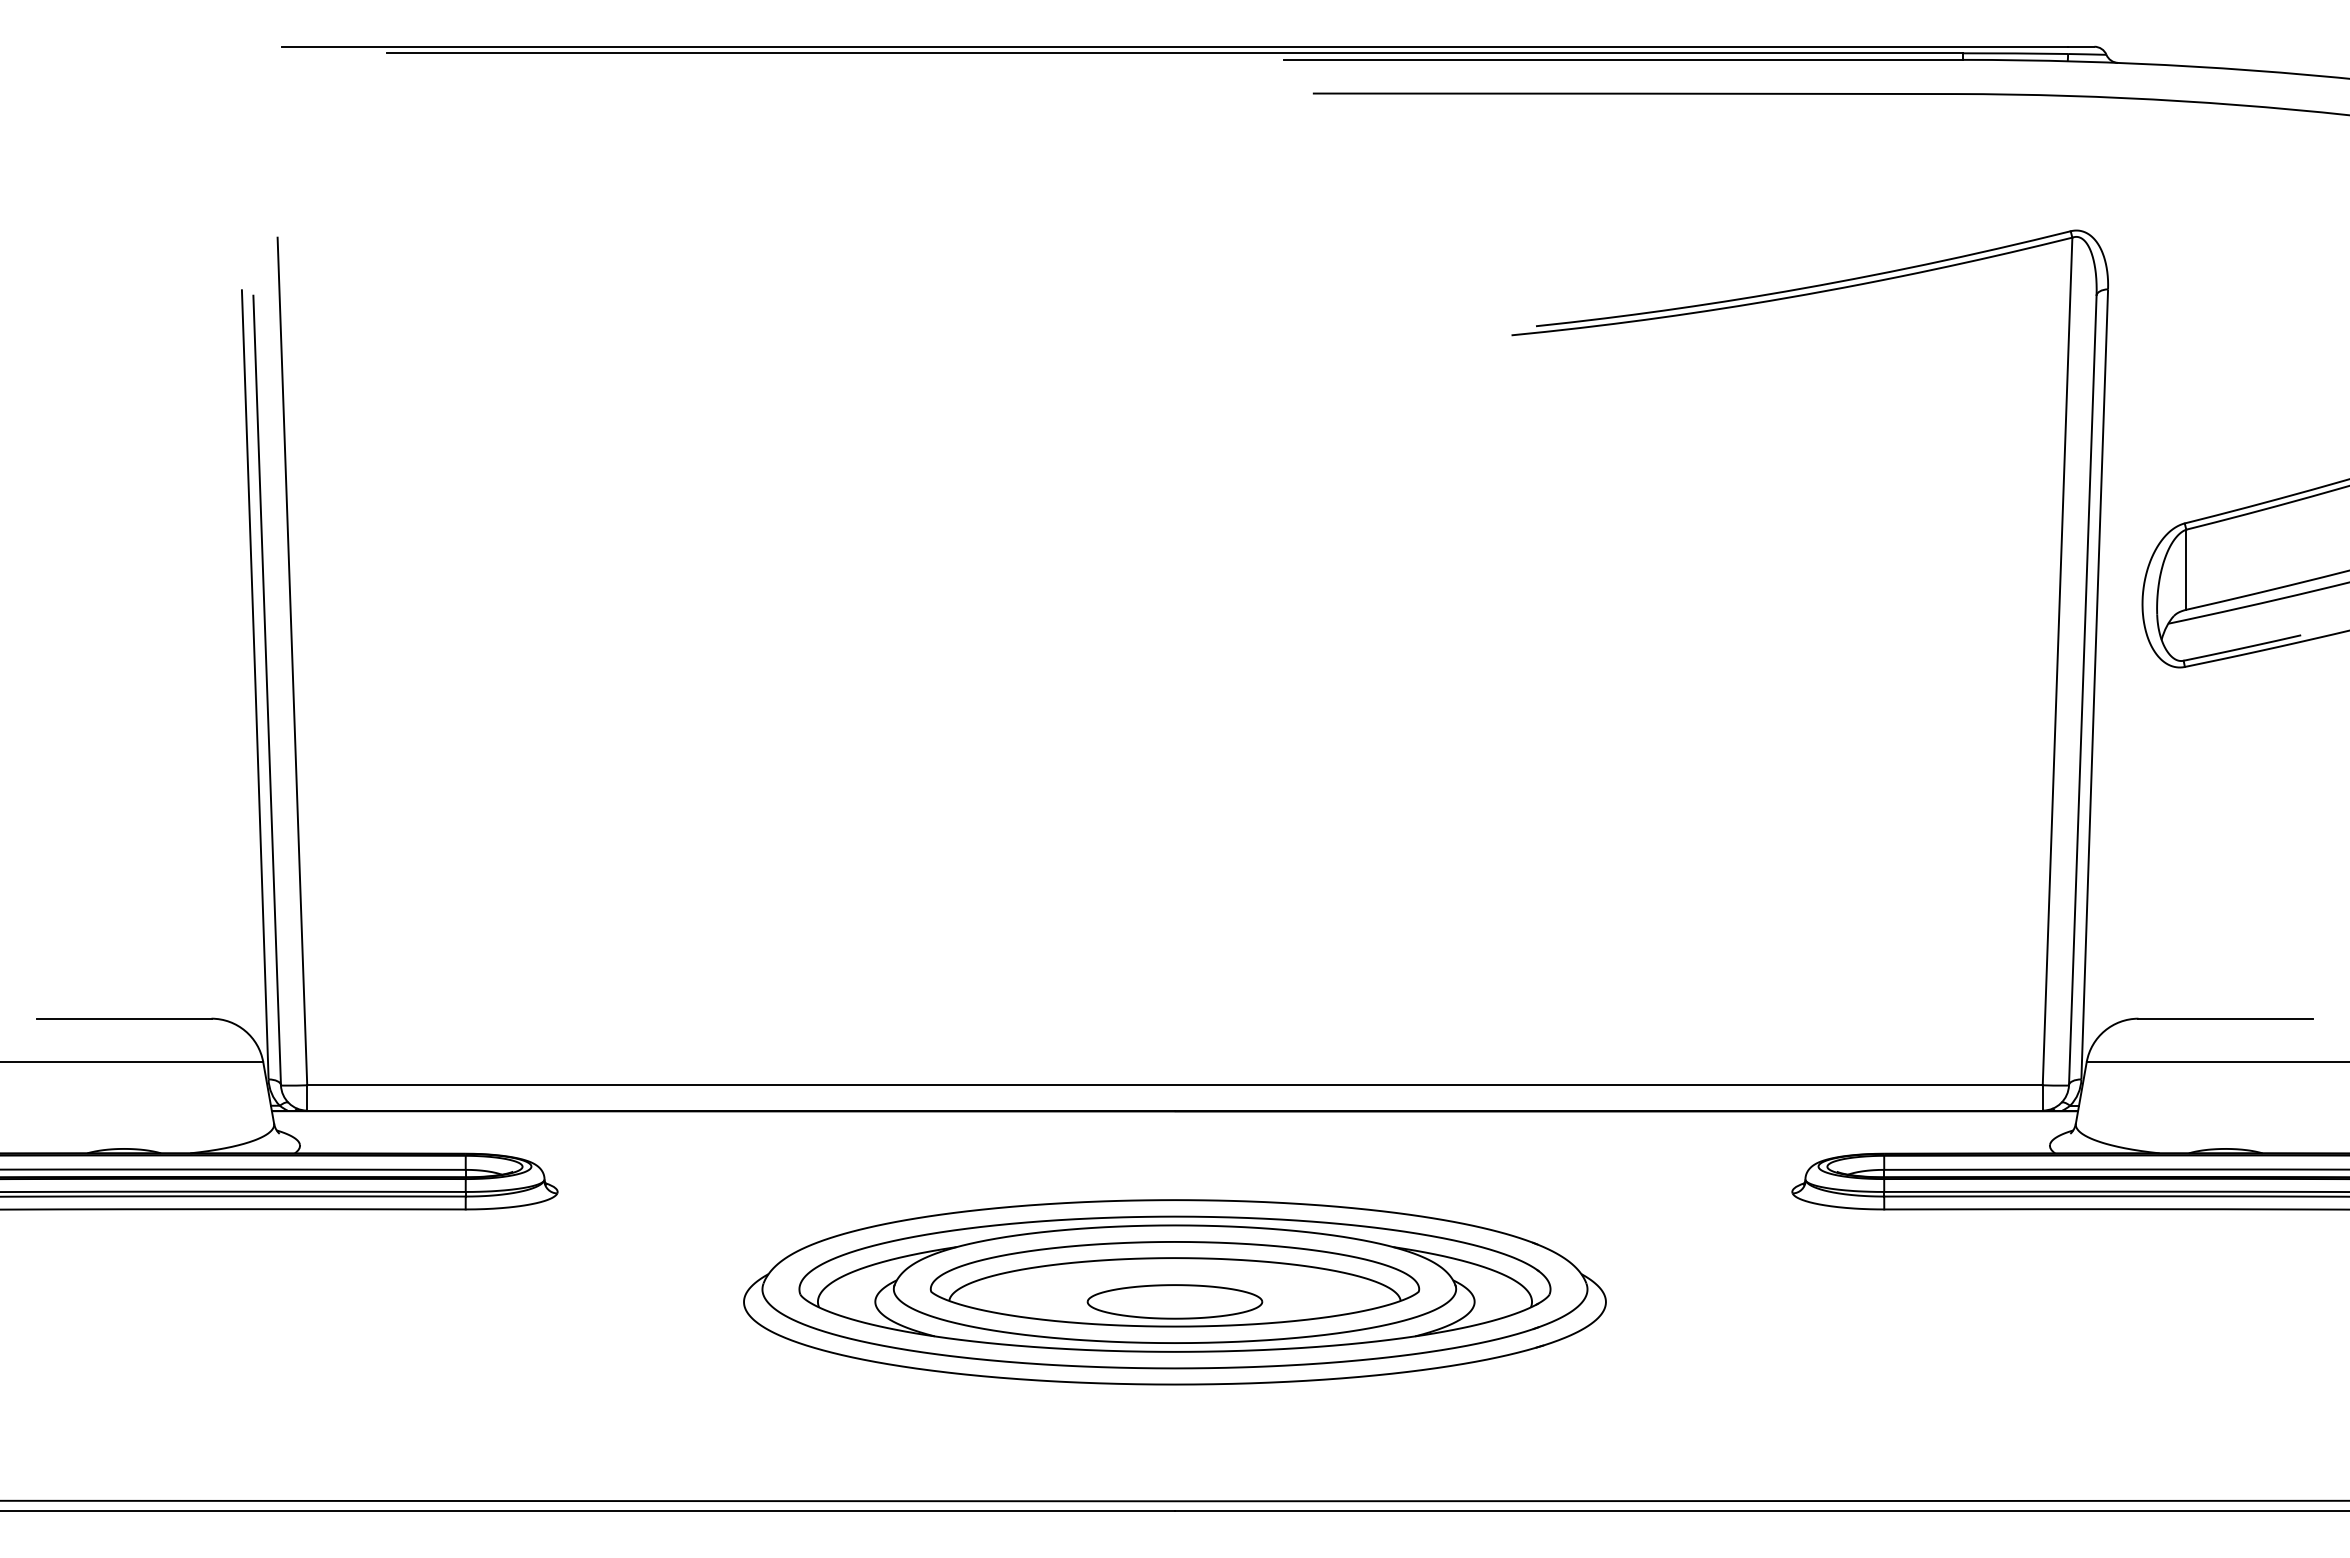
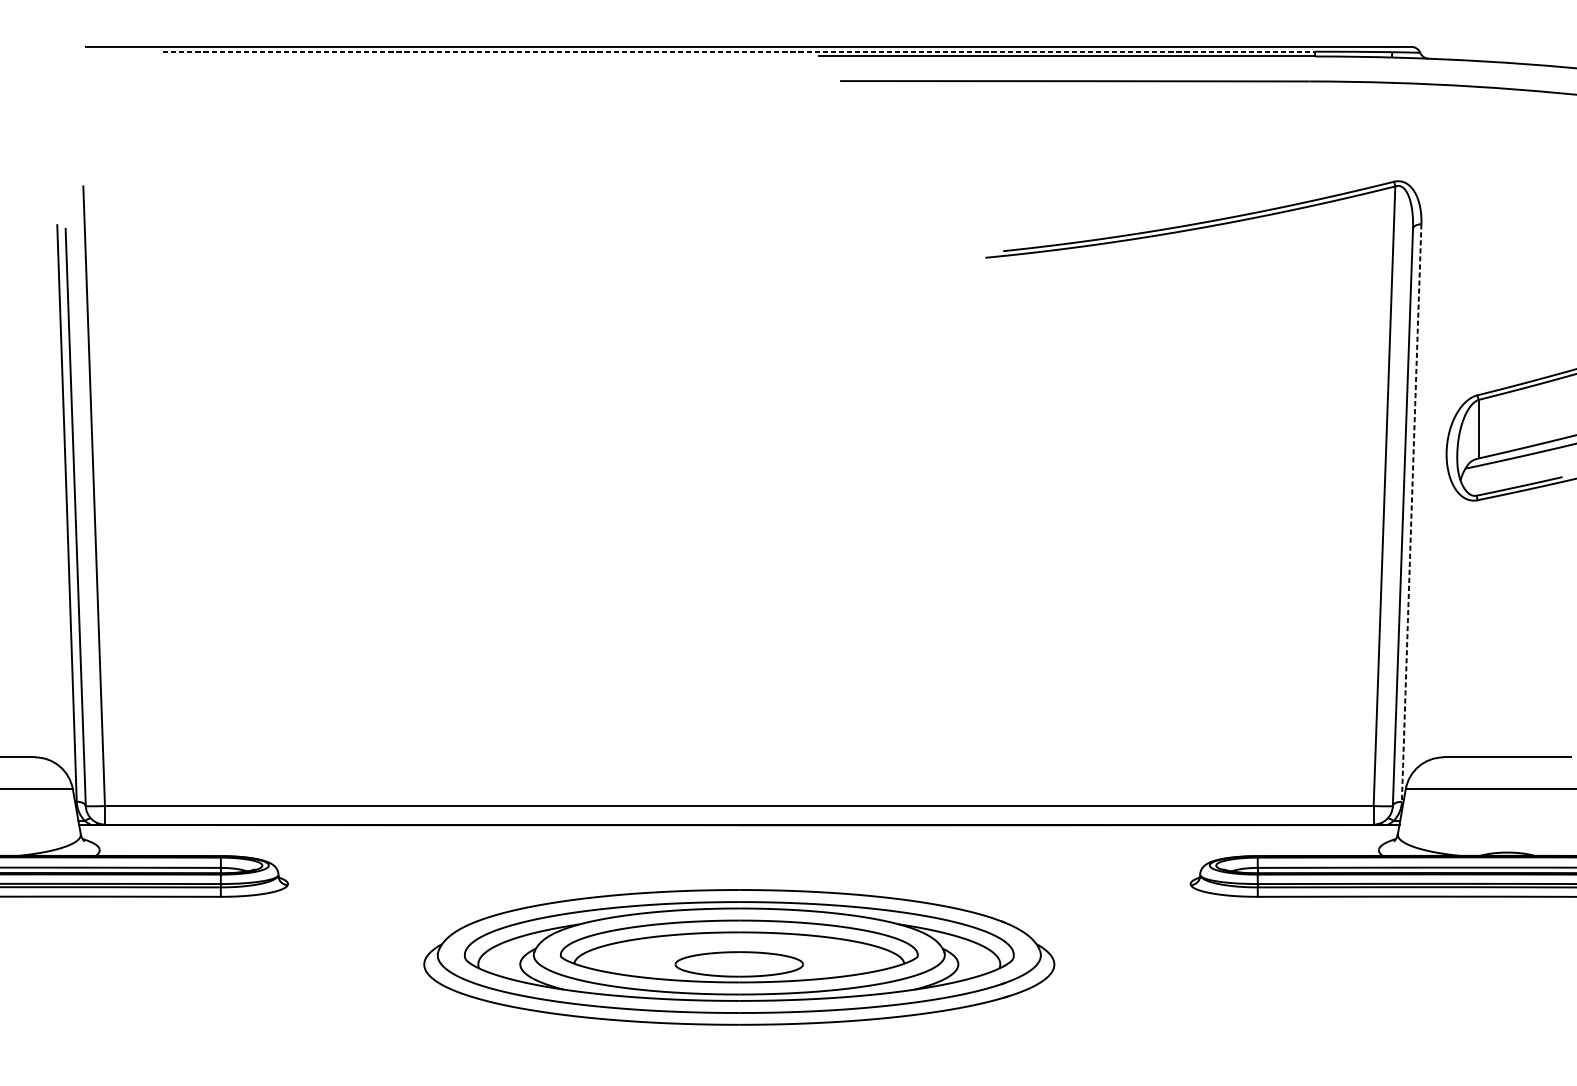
line: (1175, 53) -> (739, 51), solid -> dashed
arc: (2094, 684) -> (1411, 513), solid -> dashed

